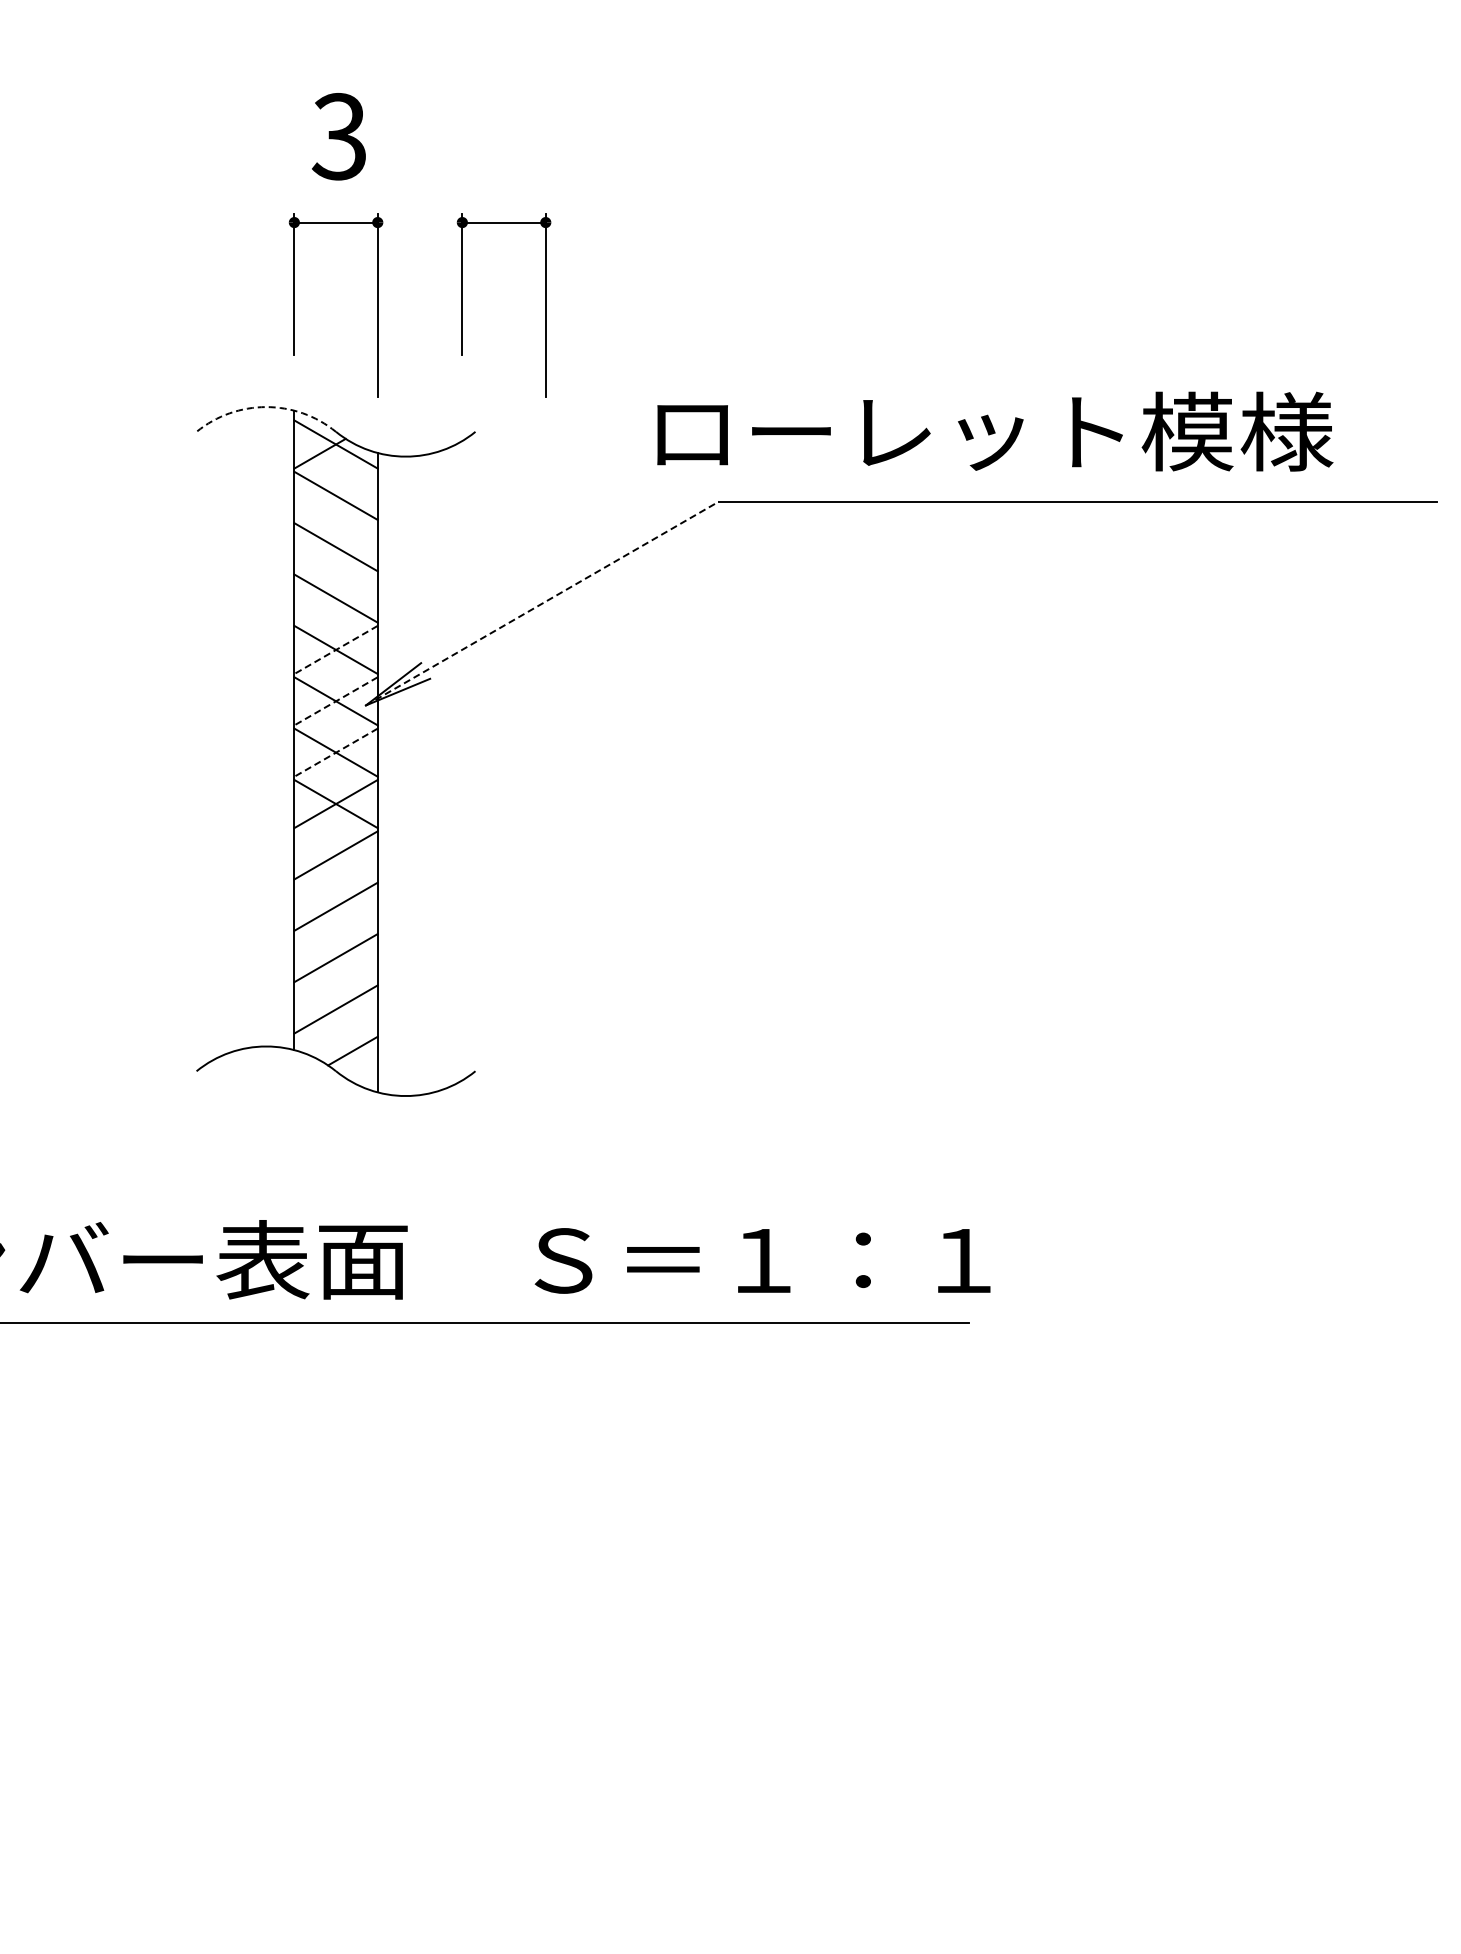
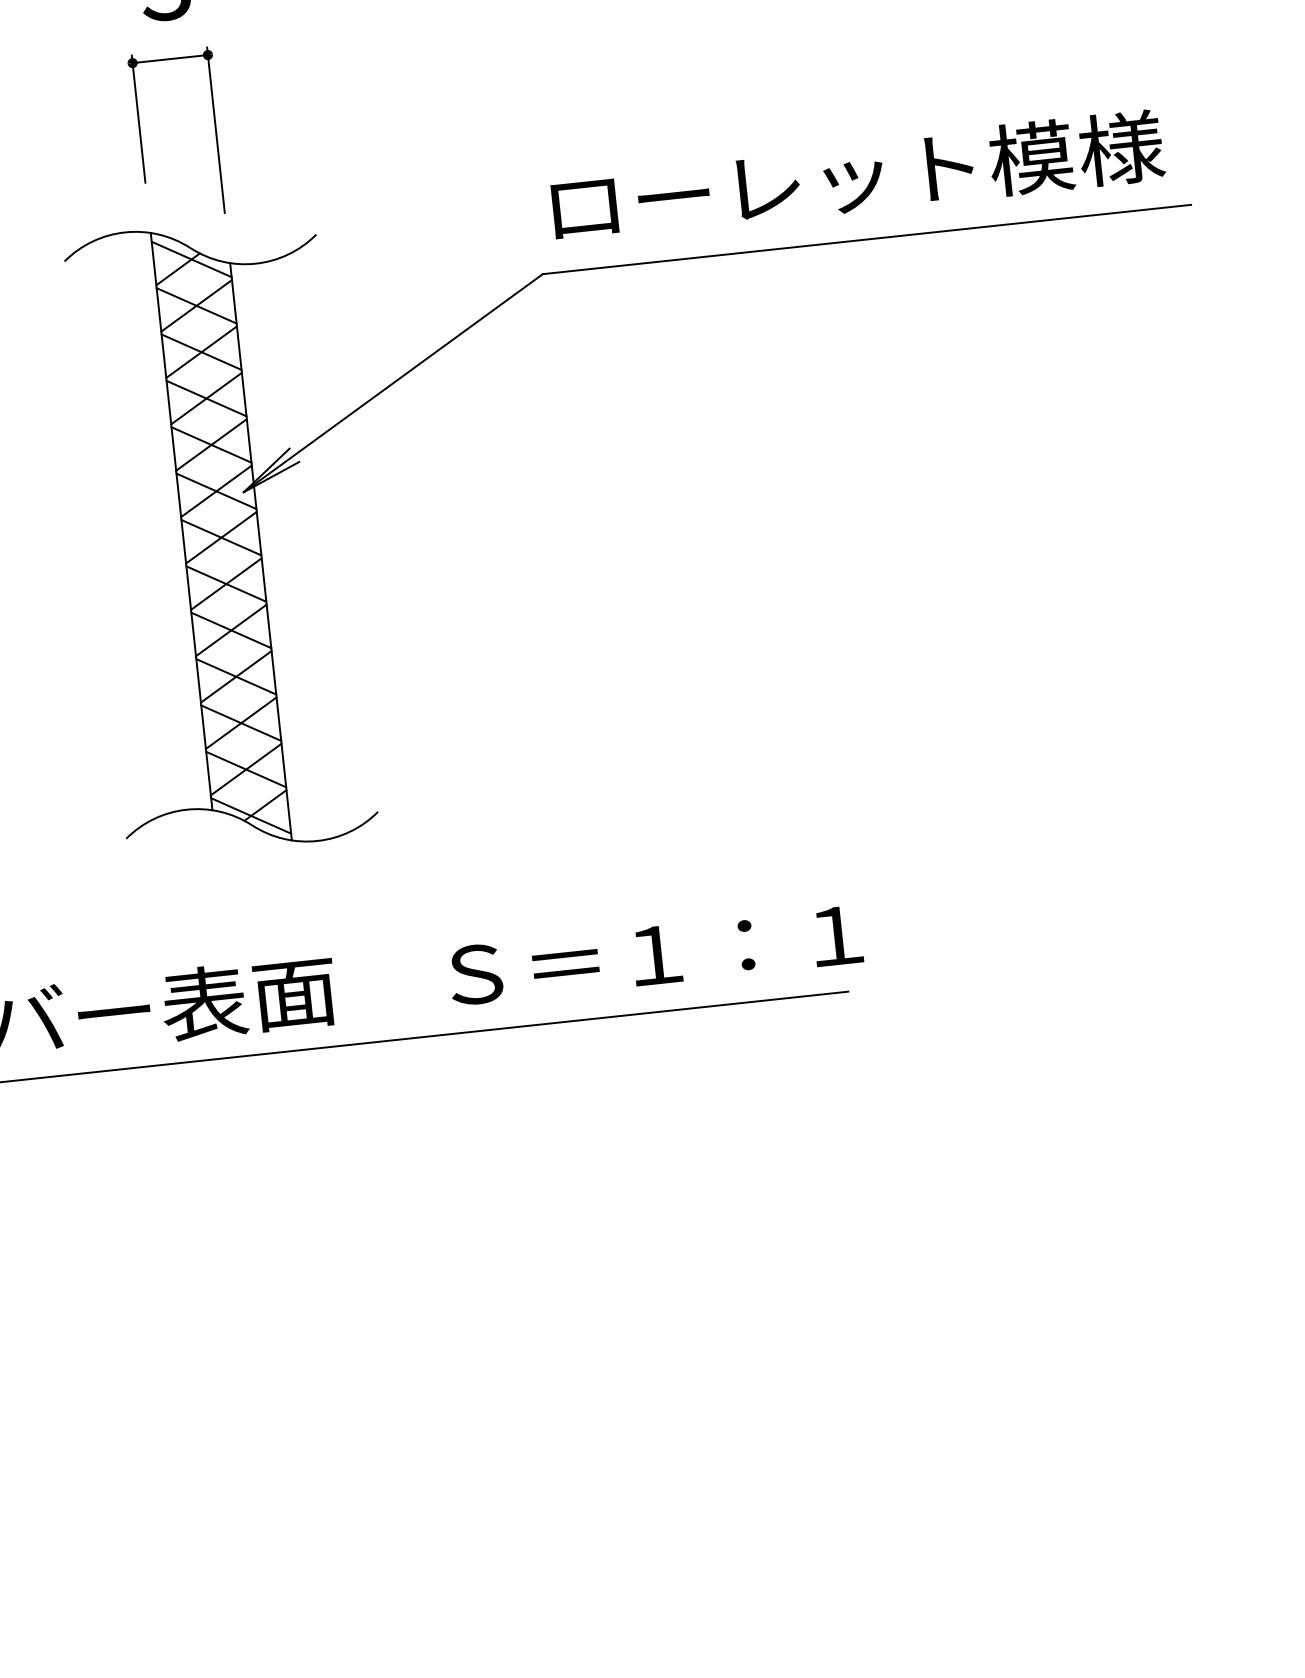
part: (462, 305) -> (292, 121), removed
arc: (266, 407) -> (125, 232), dashed -> solid
text: (995, 431) -> (858, 176), moved
line: (335, 495) -> (196, 305), added
line: (335, 547) -> (201, 352), added
line: (335, 598) -> (206, 398), added
line: (542, 603) -> (393, 383), dashed -> solid
line: (335, 650) -> (211, 445), dashed -> solid
line: (335, 701) -> (215, 491), dashed -> solid
line: (335, 752) -> (220, 537), dashed -> solid
line: (335, 855) -> (230, 630), added
line: (335, 906) -> (235, 676), added
line: (335, 958) -> (240, 723), added
line: (335, 1009) -> (245, 769), added
line: (335, 1060) -> (250, 815), added

